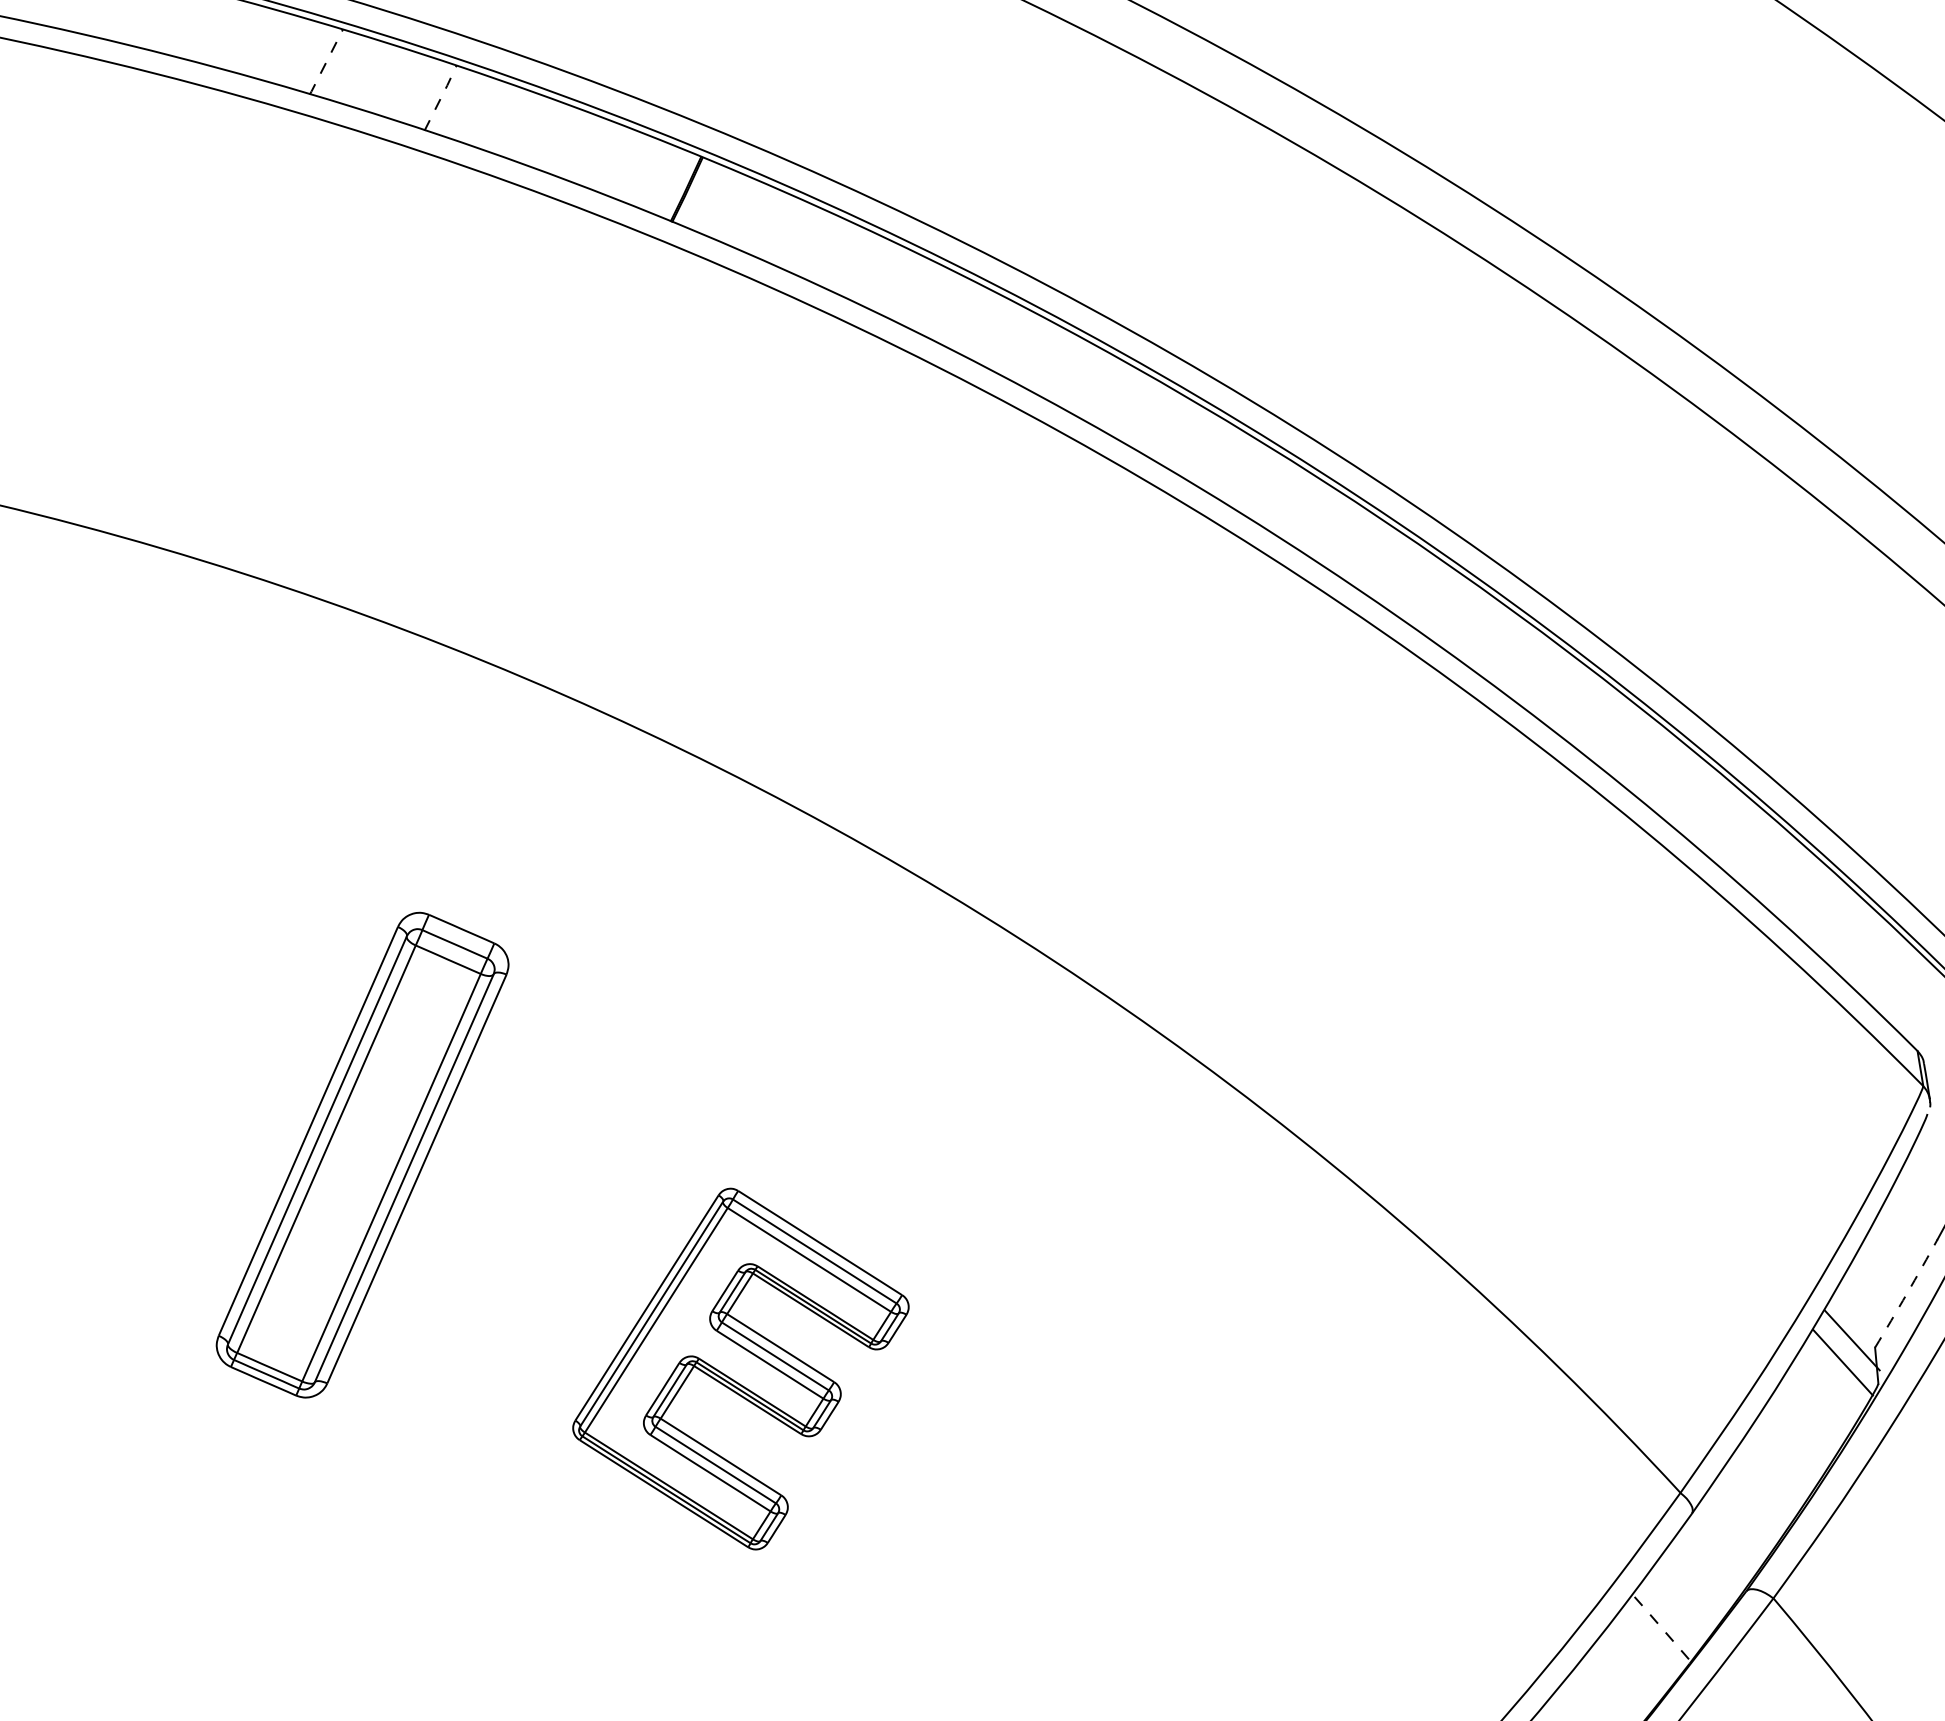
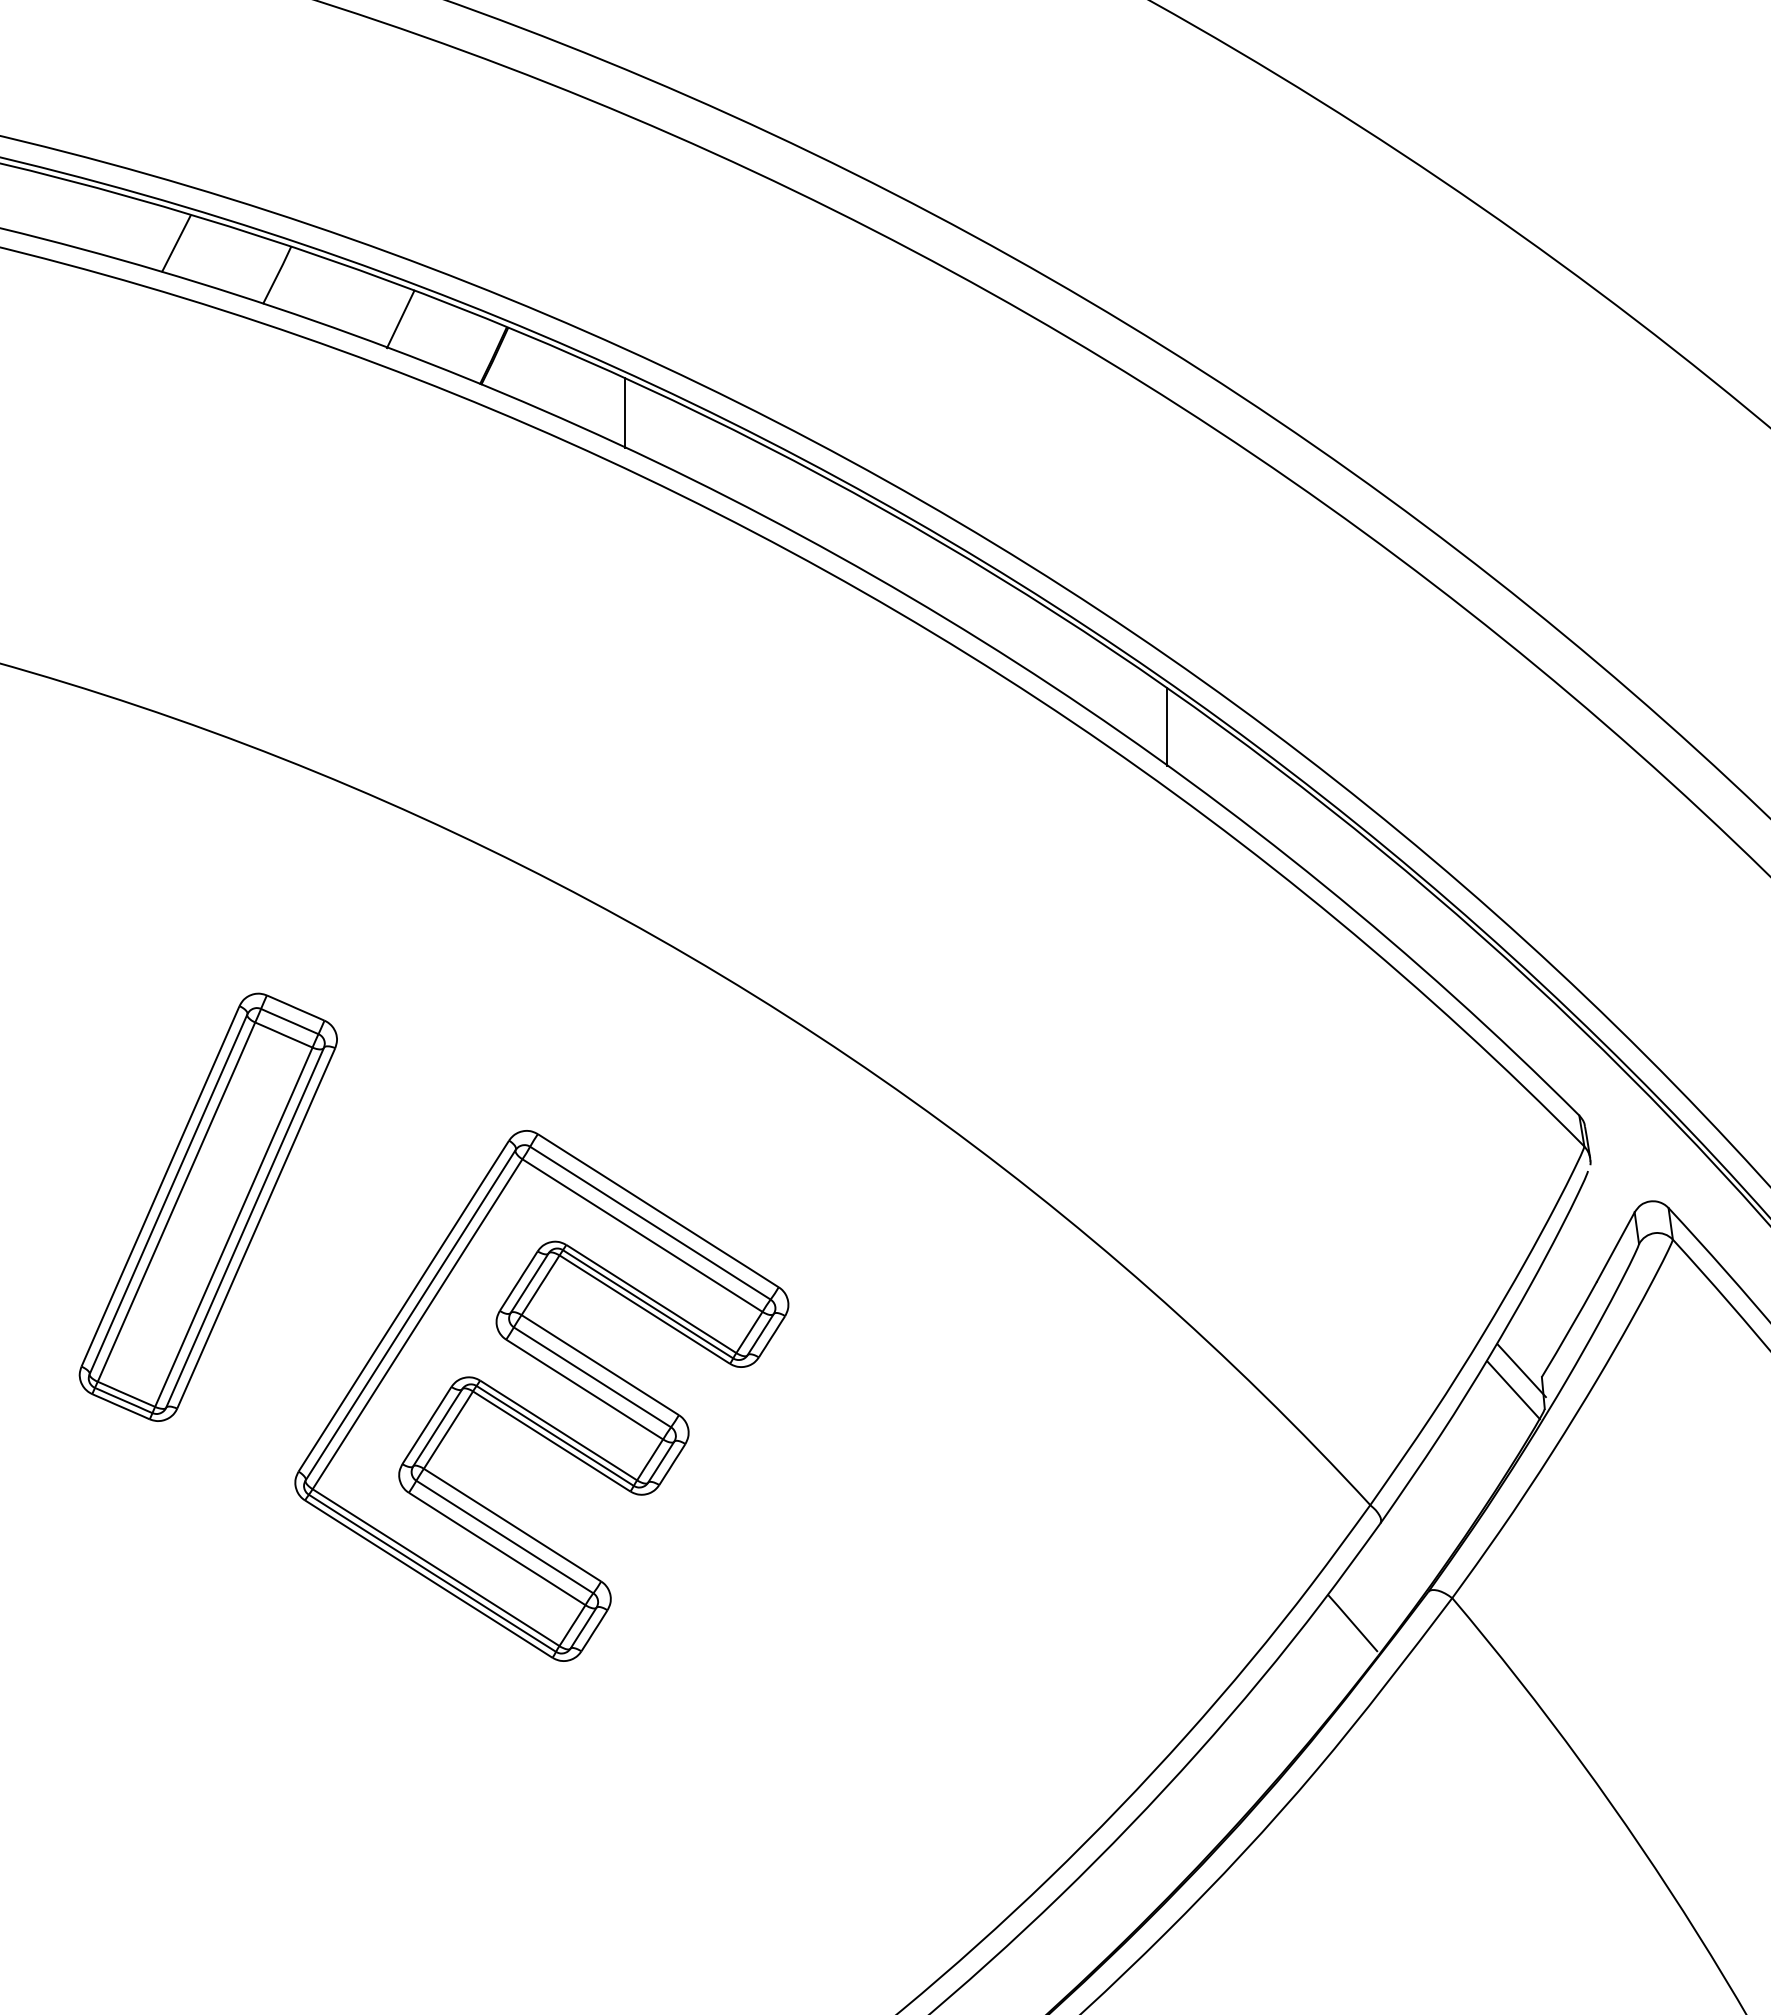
line: (326, 63) -> (176, 244), dashed -> solid
line: (441, 98) -> (277, 275), dashed -> solid
line: (580, 148) -> (400, 319), added
line: (835, 254) -> (625, 413), added
line: (1450, 609) -> (1167, 726), added
arc: (1906, 1293) -> (1569, 1329), dashed -> solid
part: (740, 1368) -> (541, 1395), size x1.67
line: (1660, 1626) -> (1352, 1622), dashed -> solid

